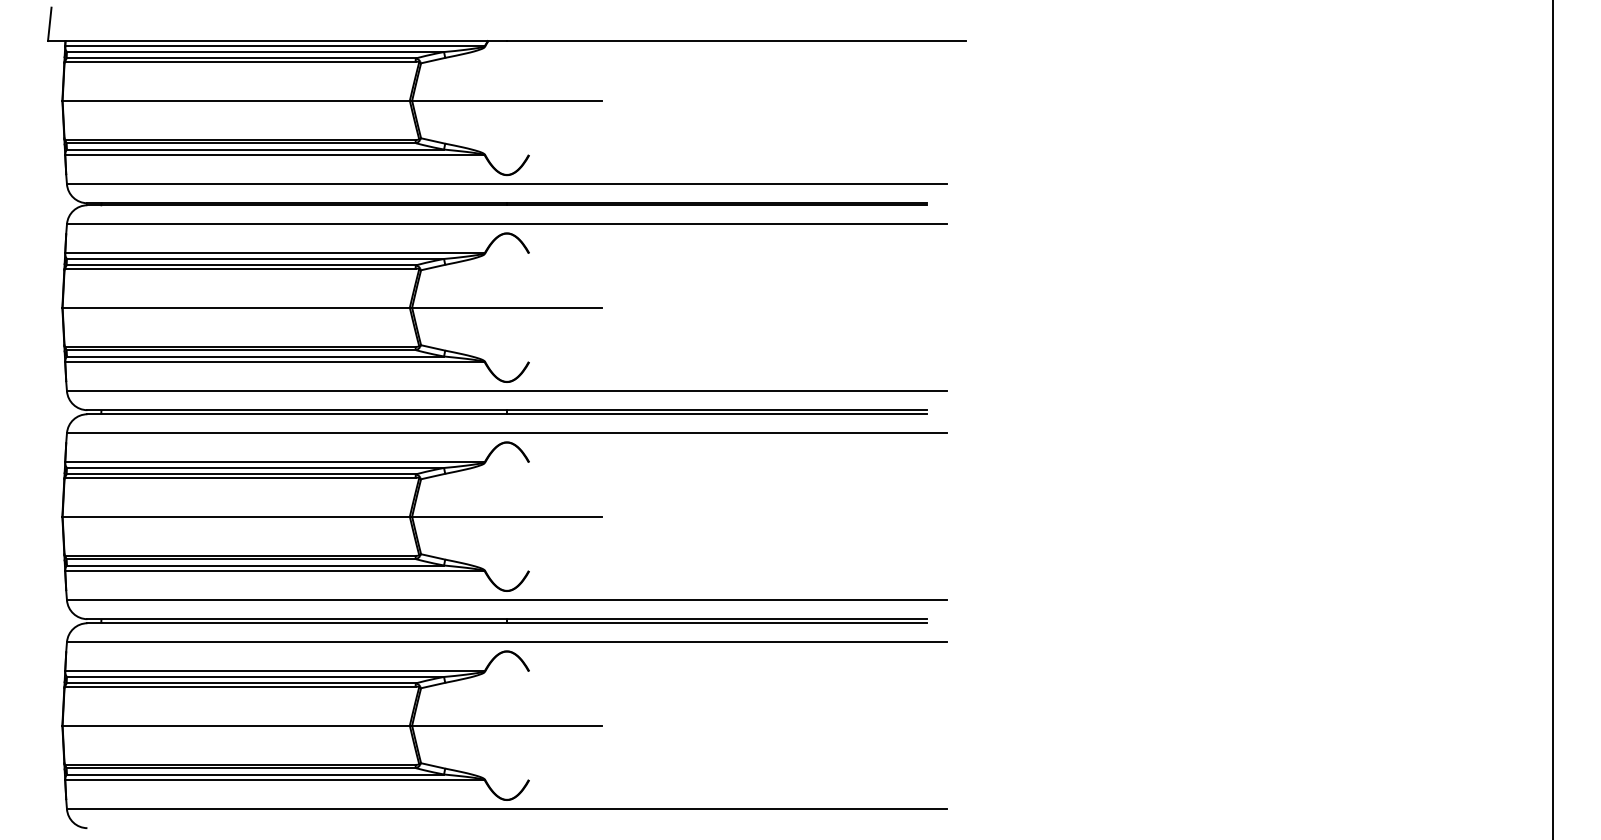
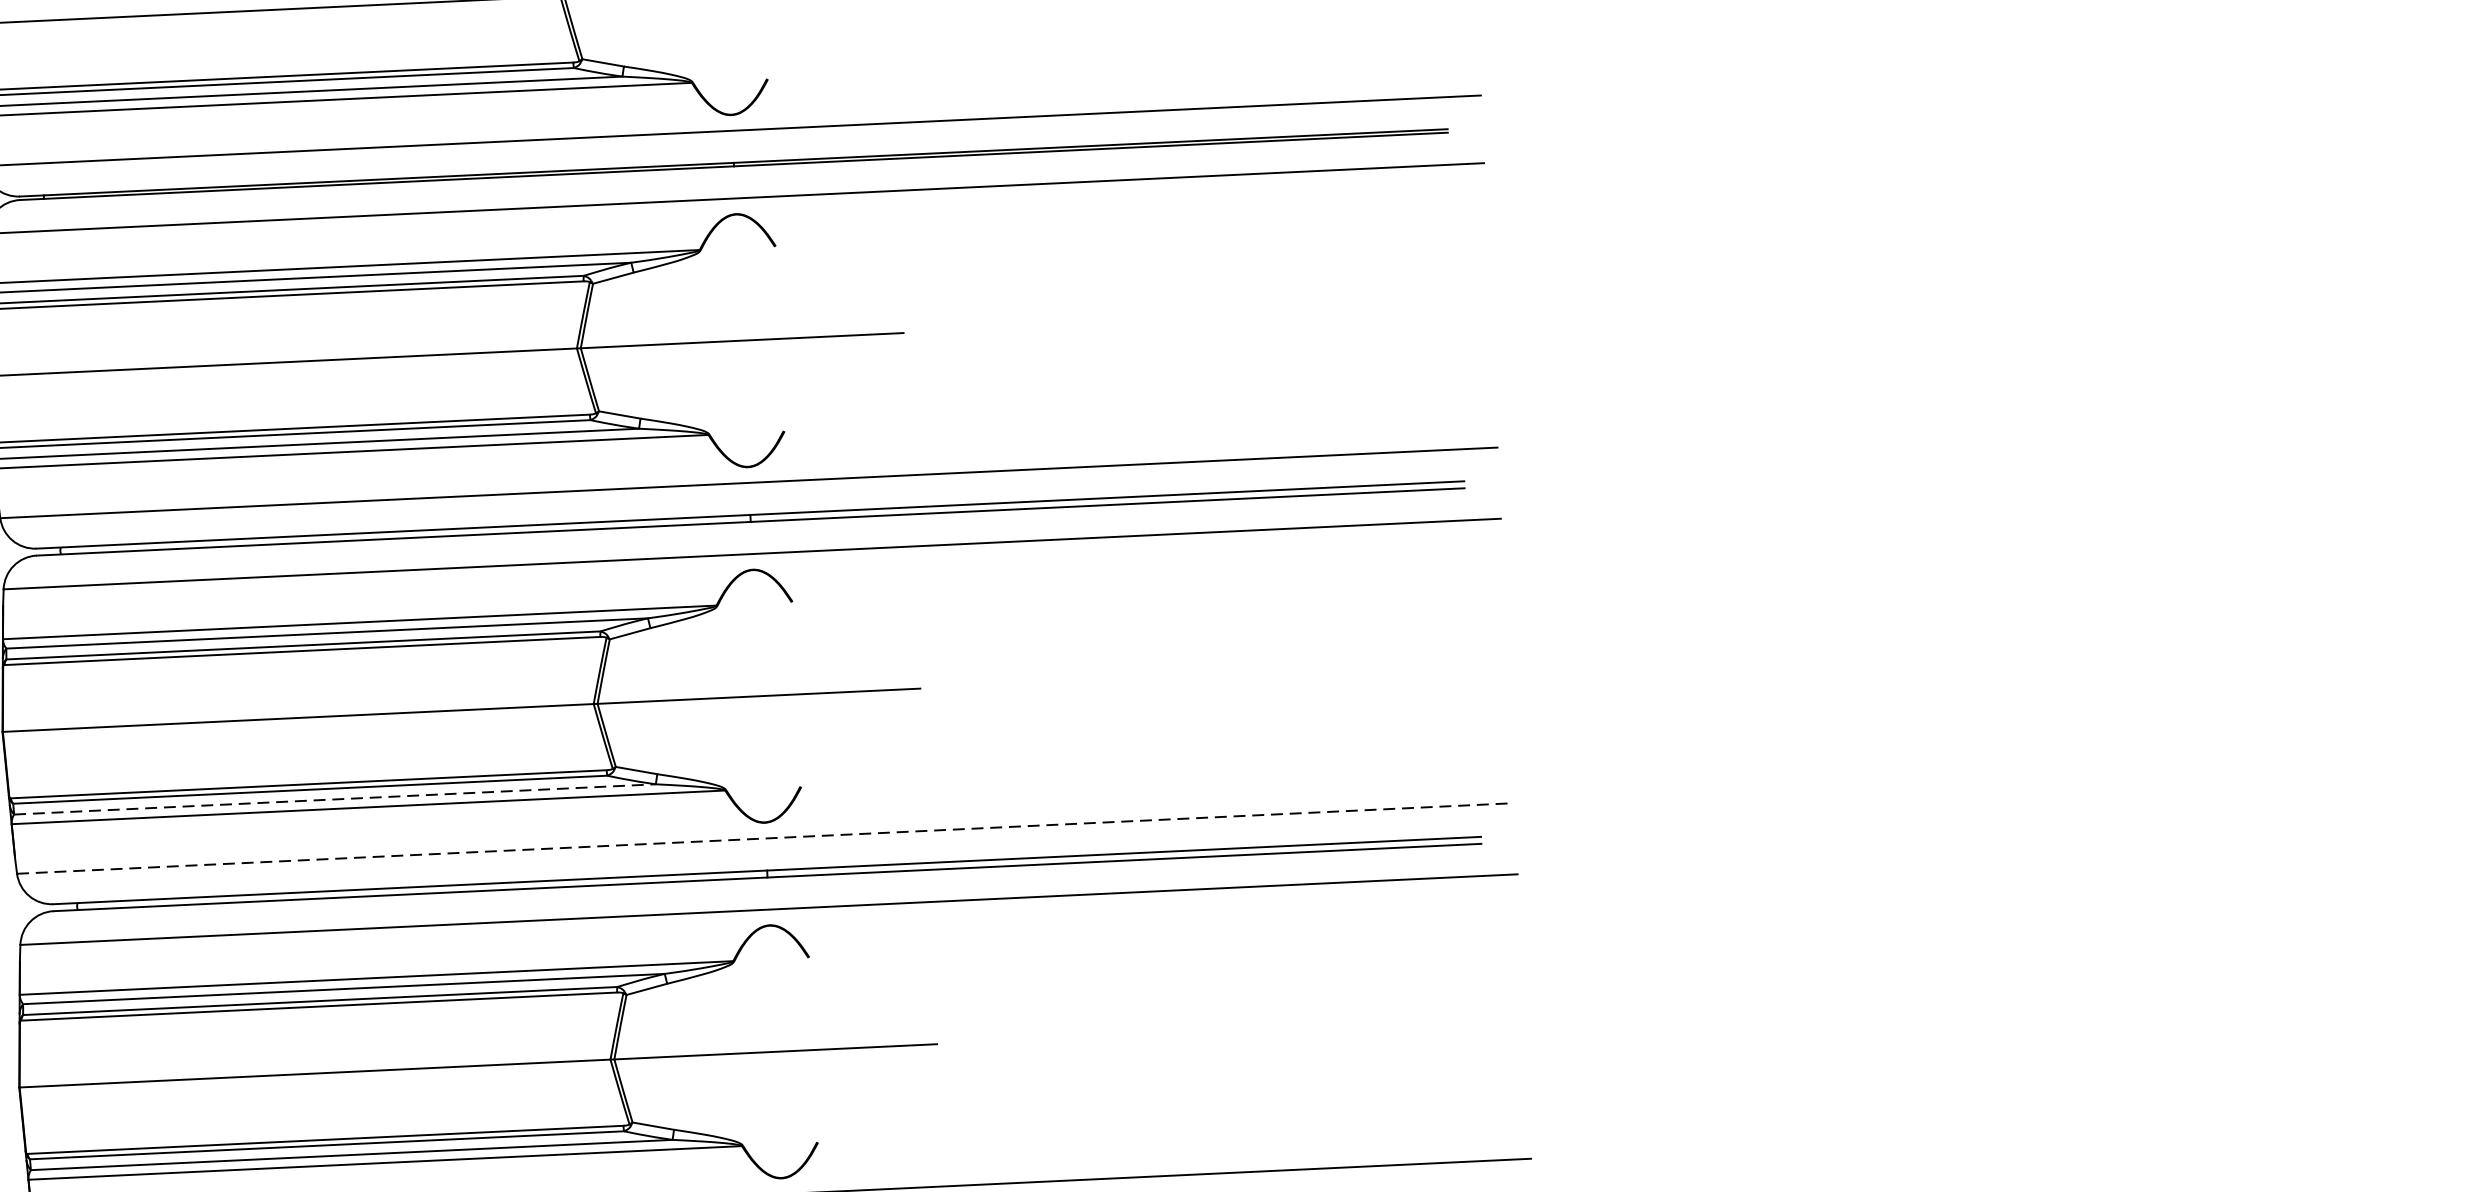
line: (255, 565) -> (334, 799), solid -> dashed
line: (506, 600) -> (764, 838), solid -> dashed

